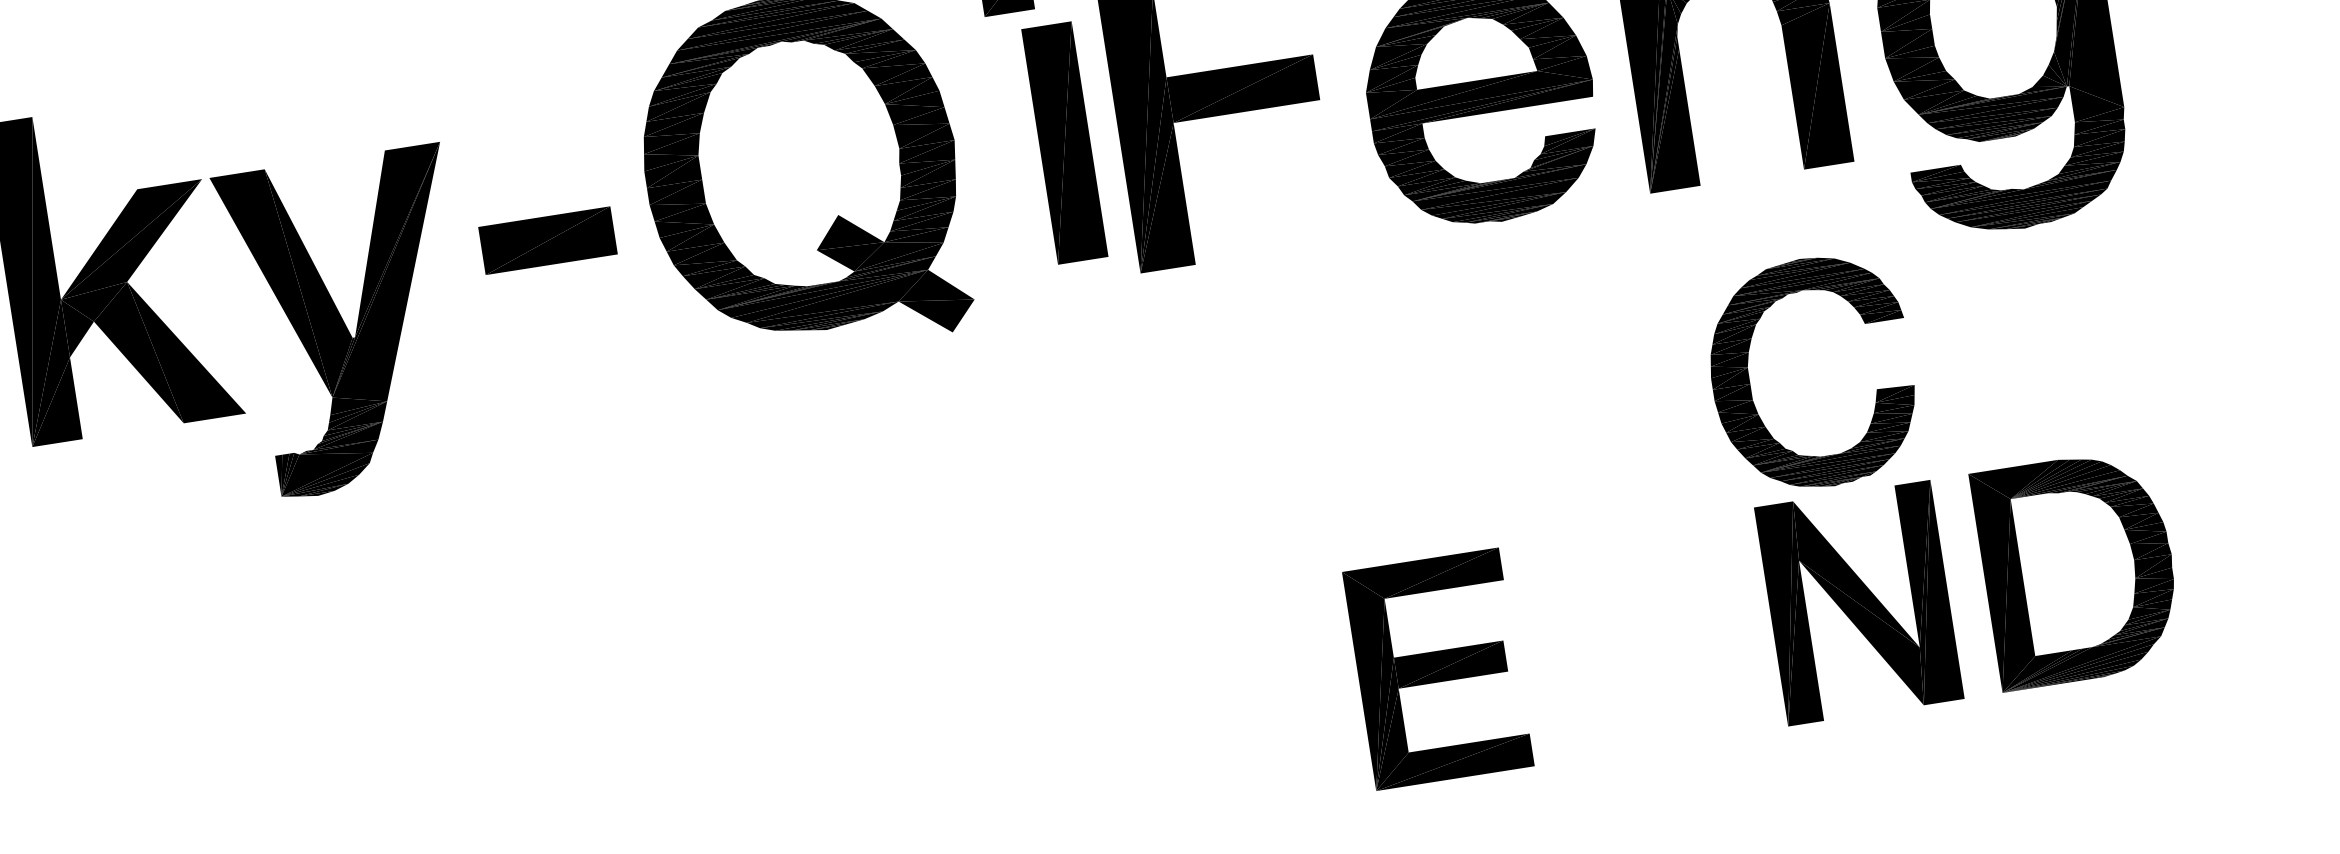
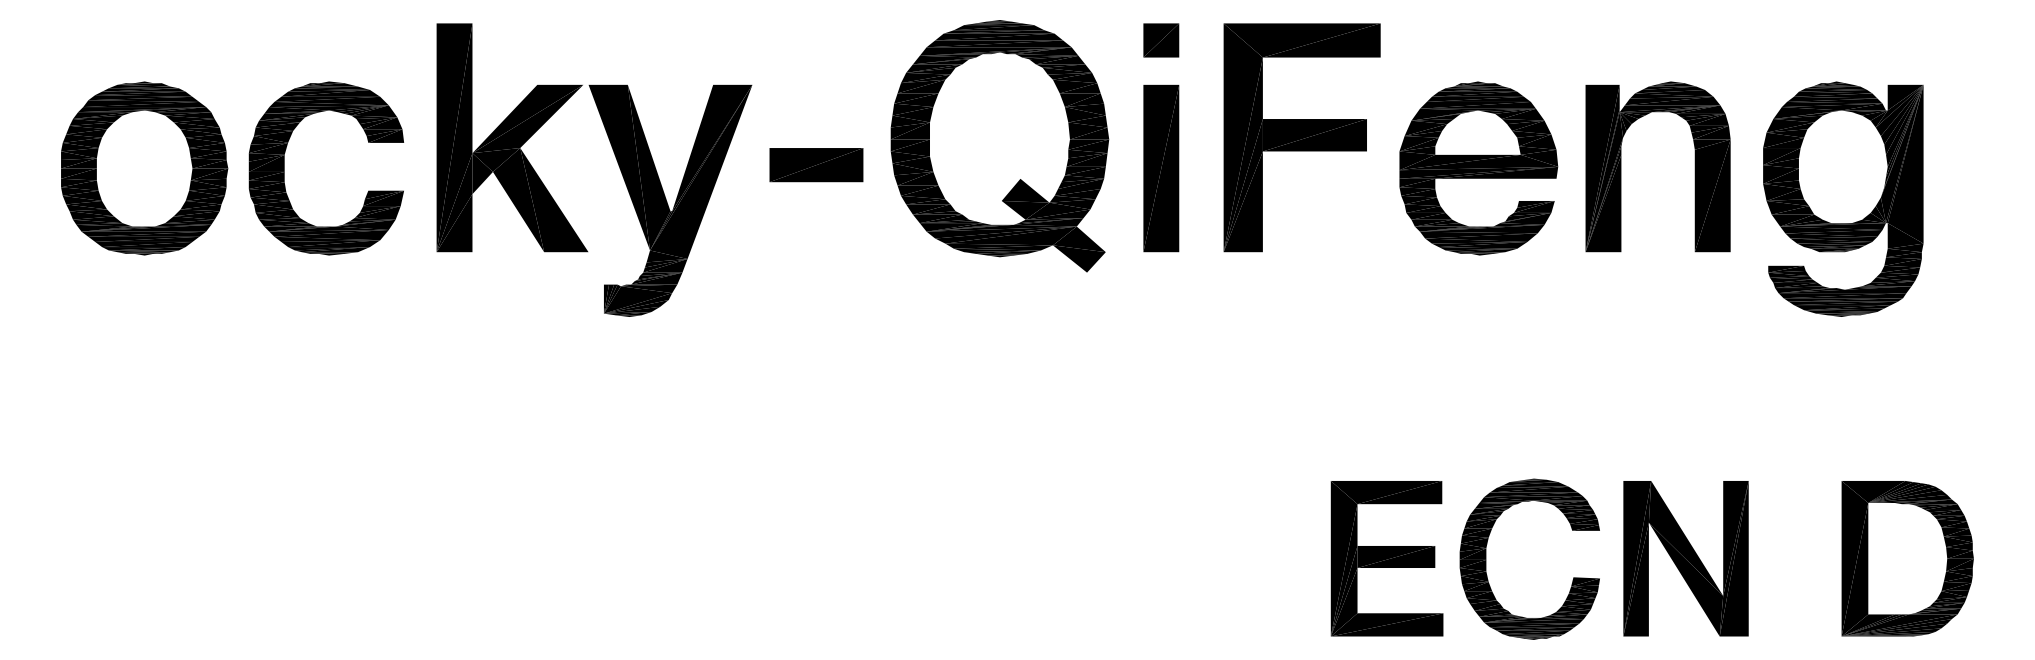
part: (1065, 142) -> (1161, 168), moved
part: (1750, 381) -> (1486, 558), moved
part: (2078, 568) -> (1907, 558), moved

